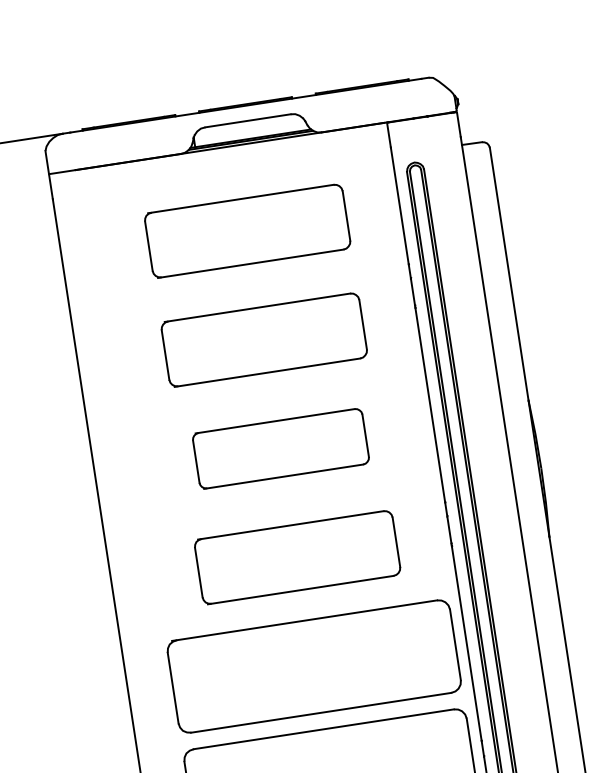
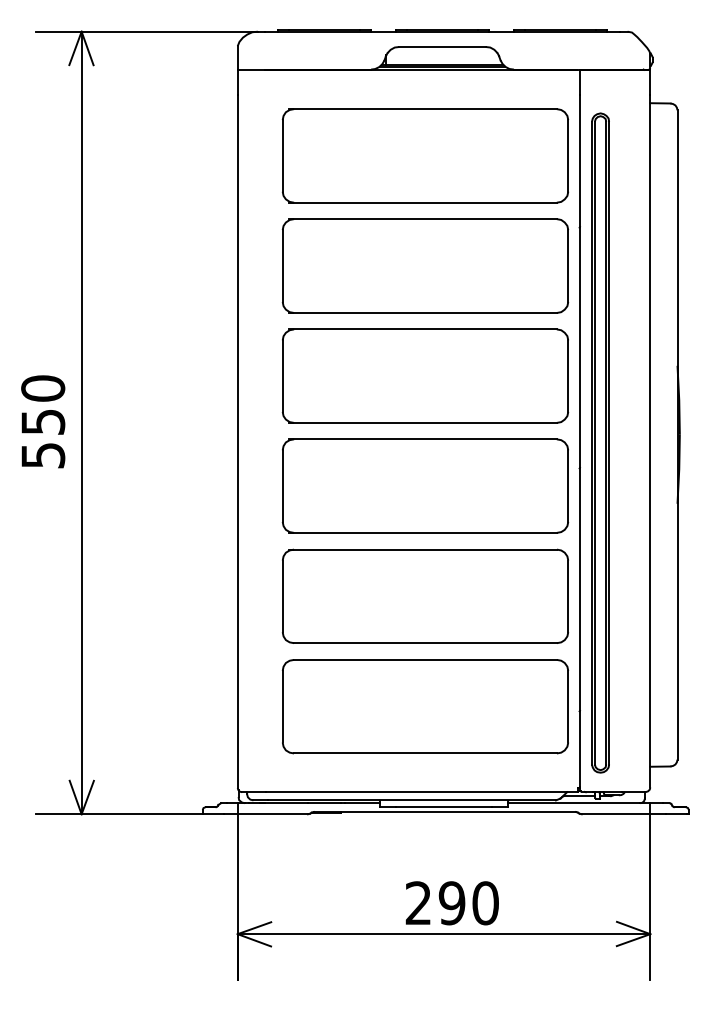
part: (247, 230) -> (425, 155), size x1.43
part: (264, 339) -> (425, 265), size x1.43
part: (280, 448) -> (425, 375), size x1.67
part: (297, 556) -> (425, 485), size x1.43

